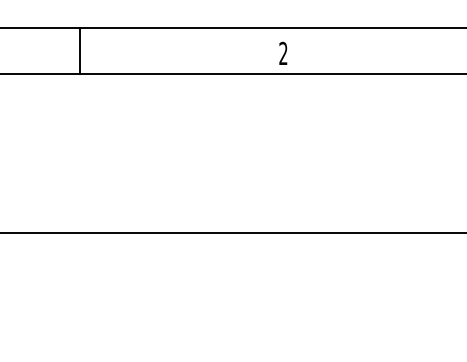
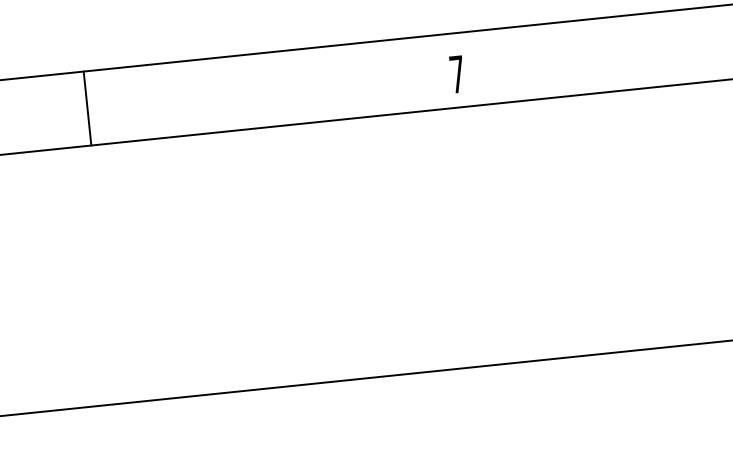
line: (80, 50) -> (87, 107), moved
text: (283, 52) -> (457, 72), 2 -> 7

